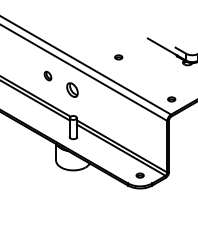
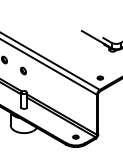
part: (118, 57) -> (59, 45), removed
part: (72, 90) -> (23, 71), size x0.62

